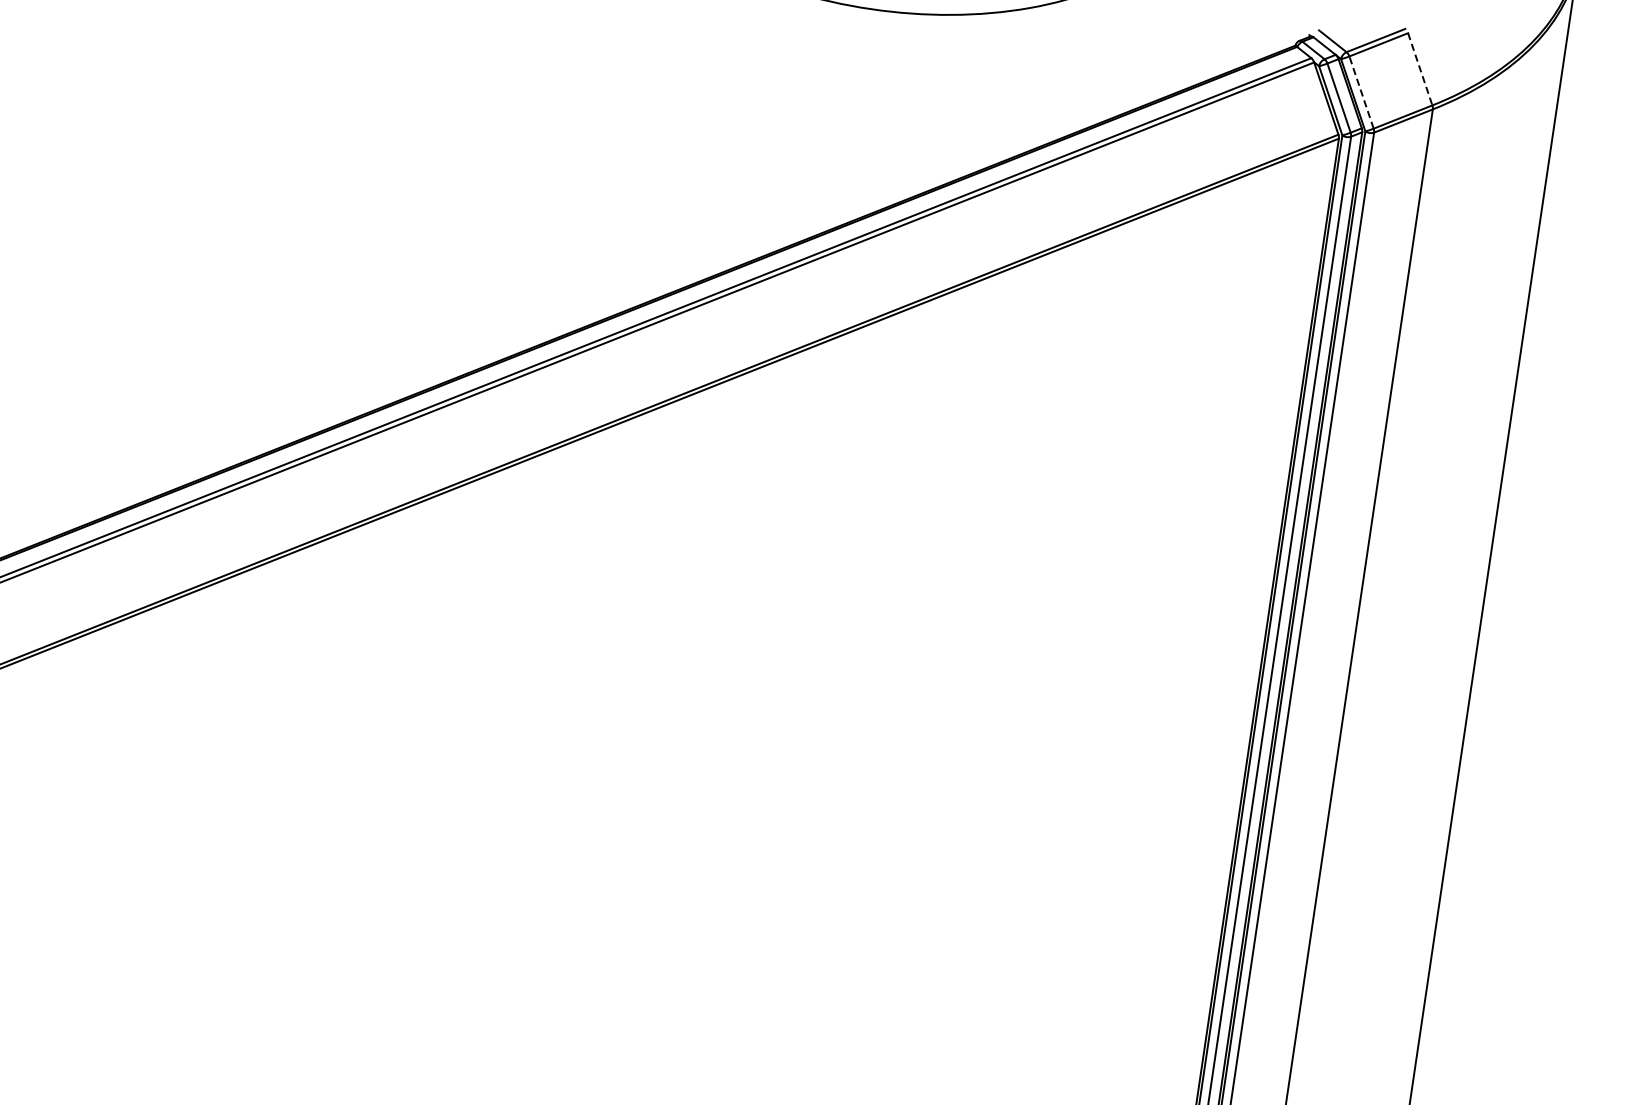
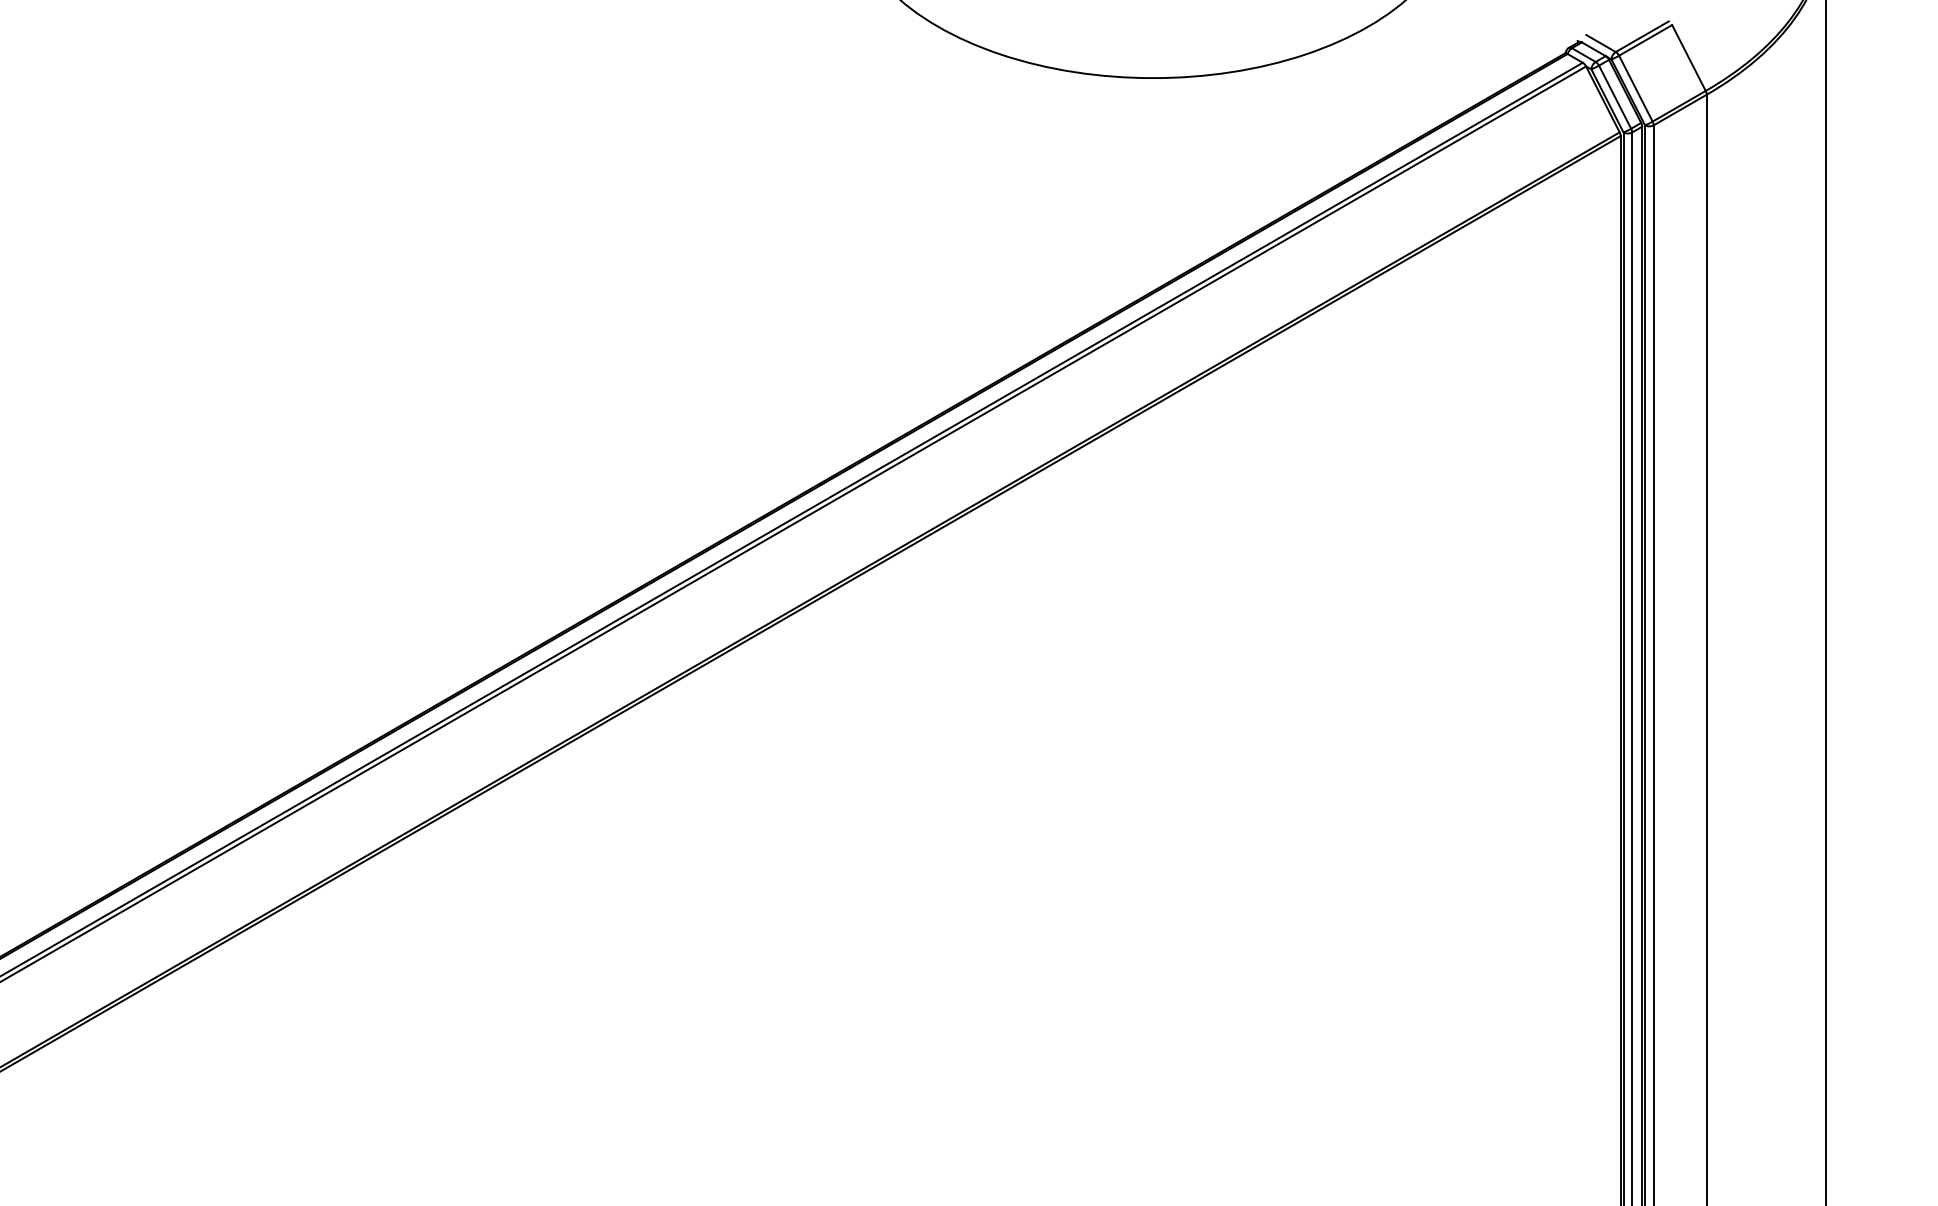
line: (1419, 69) -> (1688, 58), dashed -> solid
line: (1361, 92) -> (1635, 88), dashed -> solid

